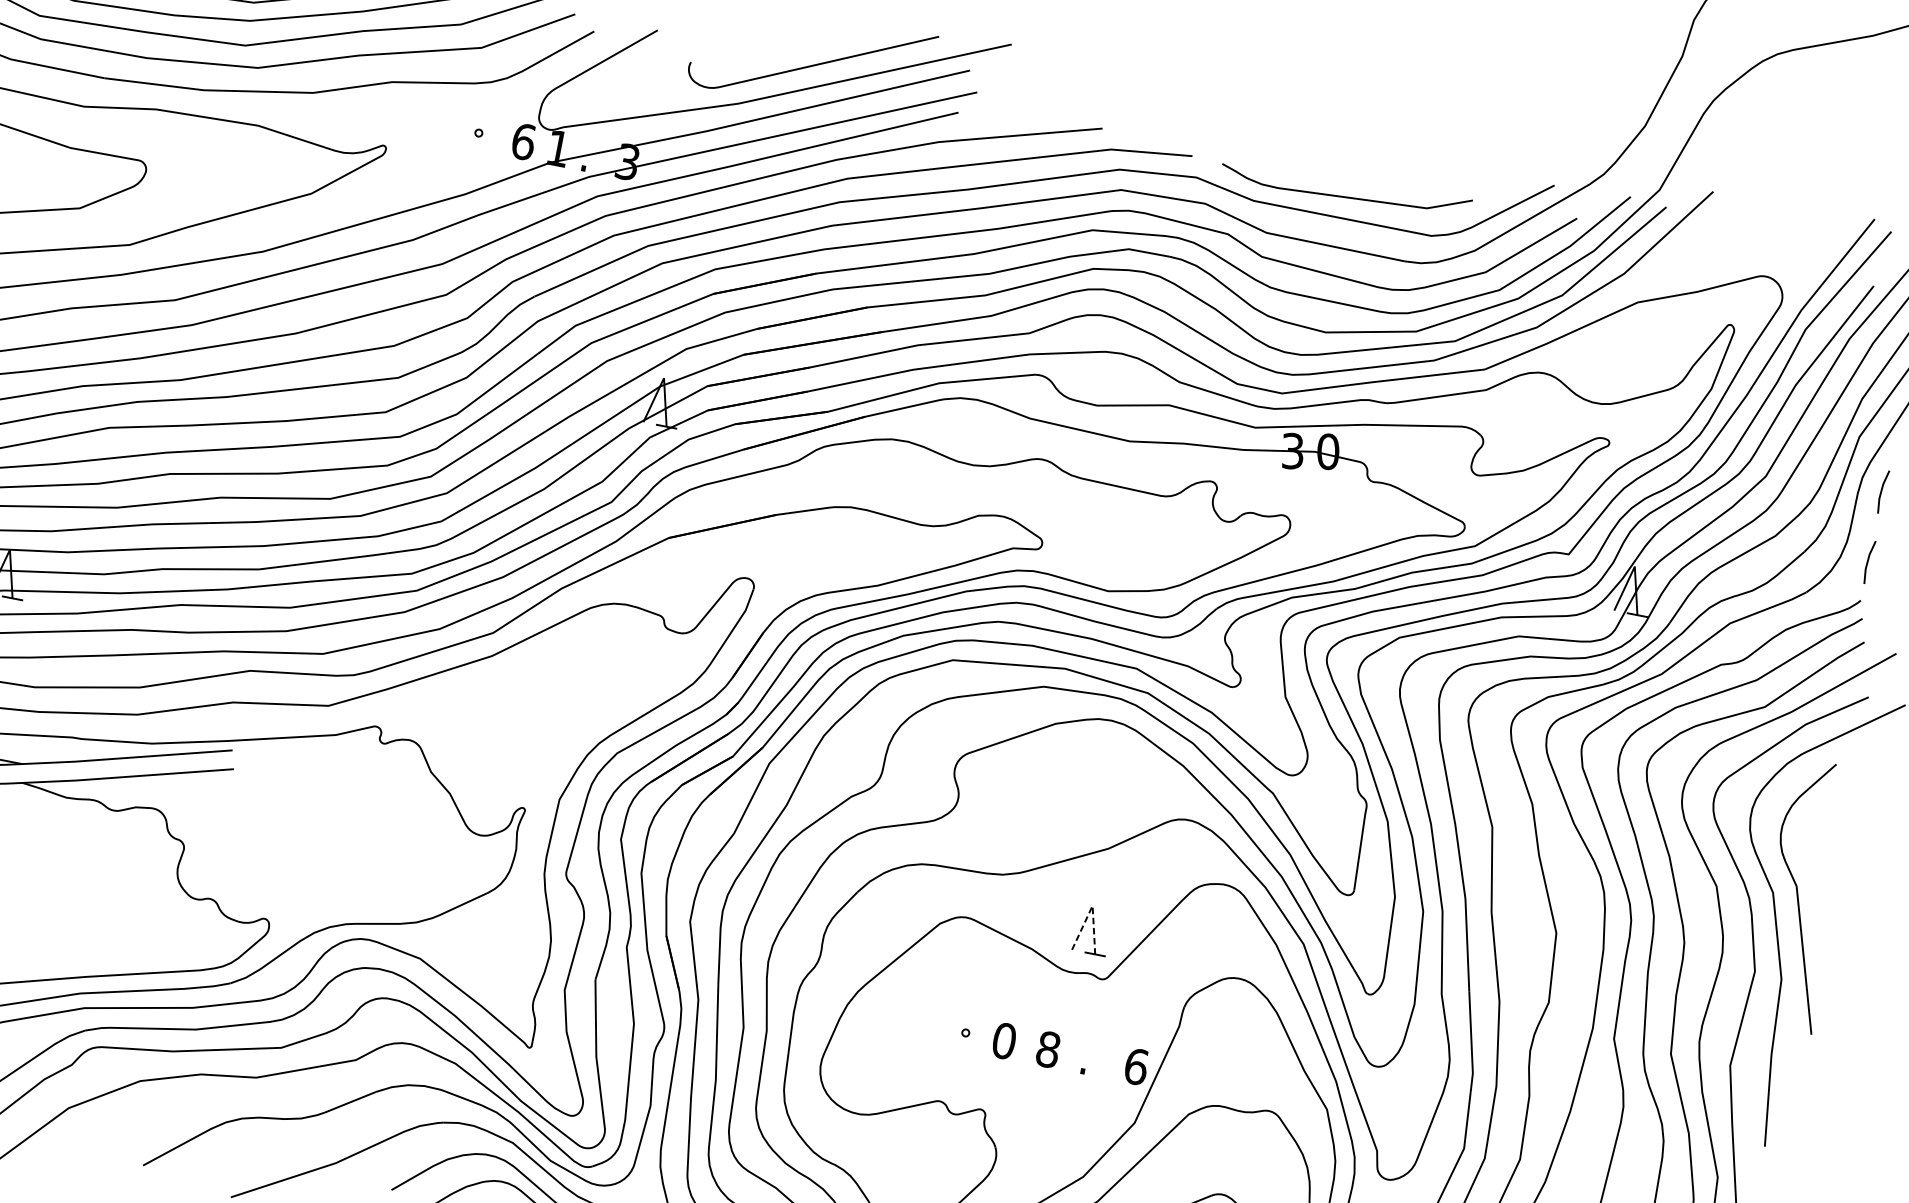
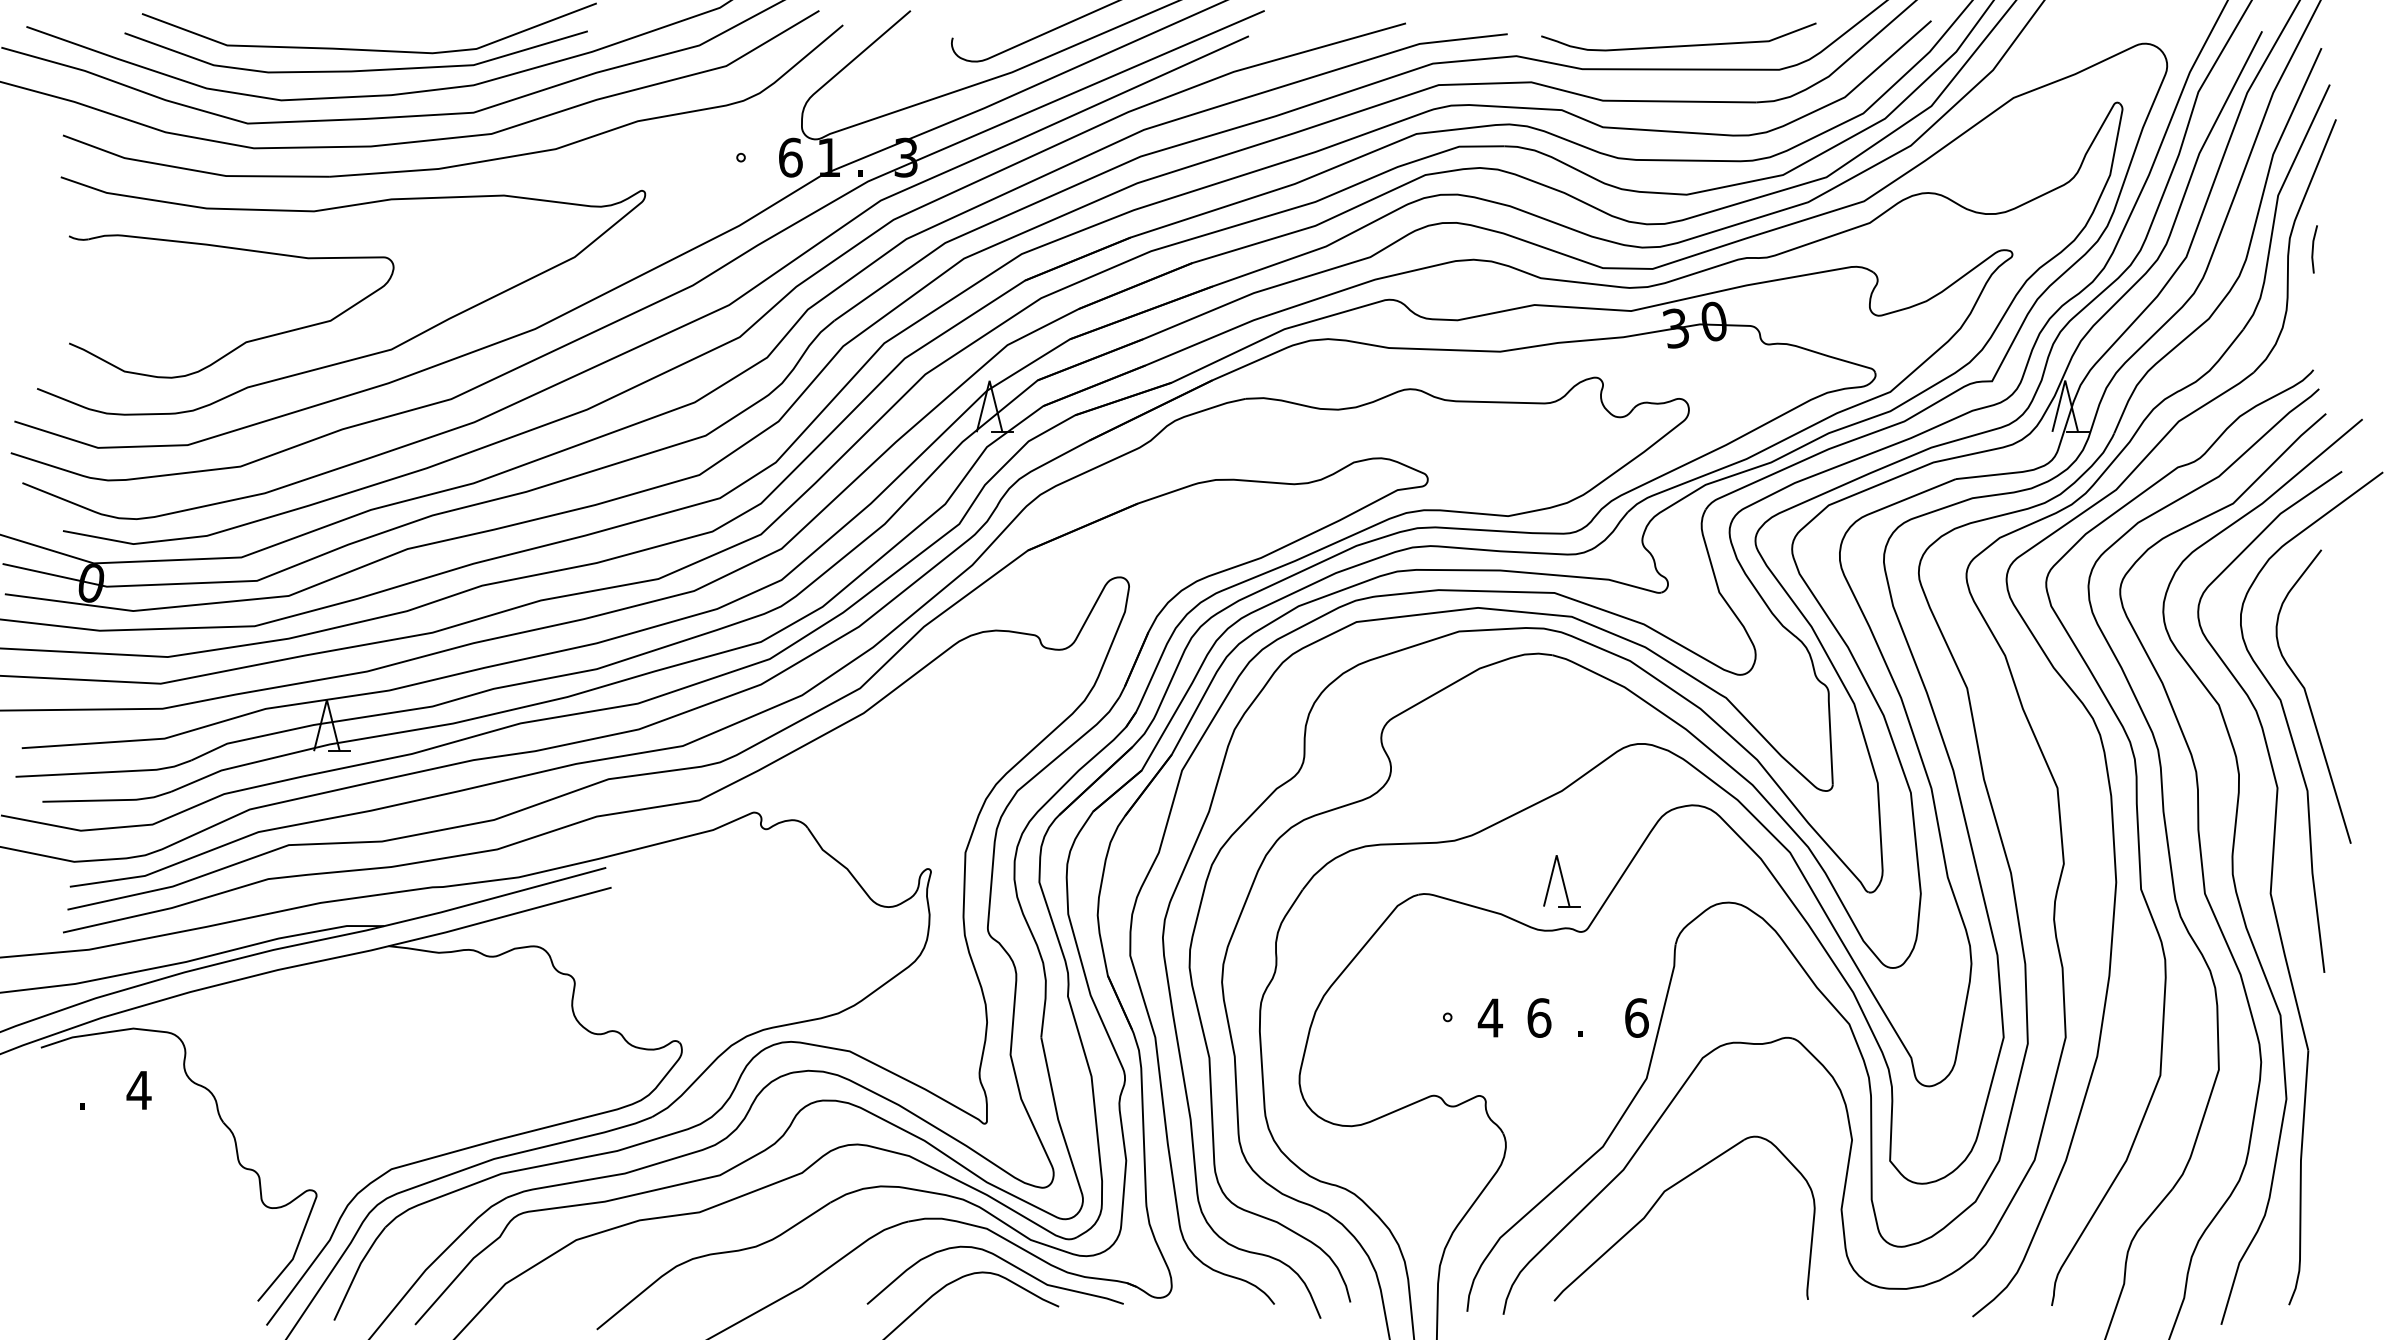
line: (1868, 562) -> (2313, 327), removed
line: (1092, 905) -> (1556, 855), dashed -> solid
text: (1004, 1040) -> (1490, 1017), 0 -> 4
text: (1048, 1049) -> (1539, 1017), 8 -> 6

